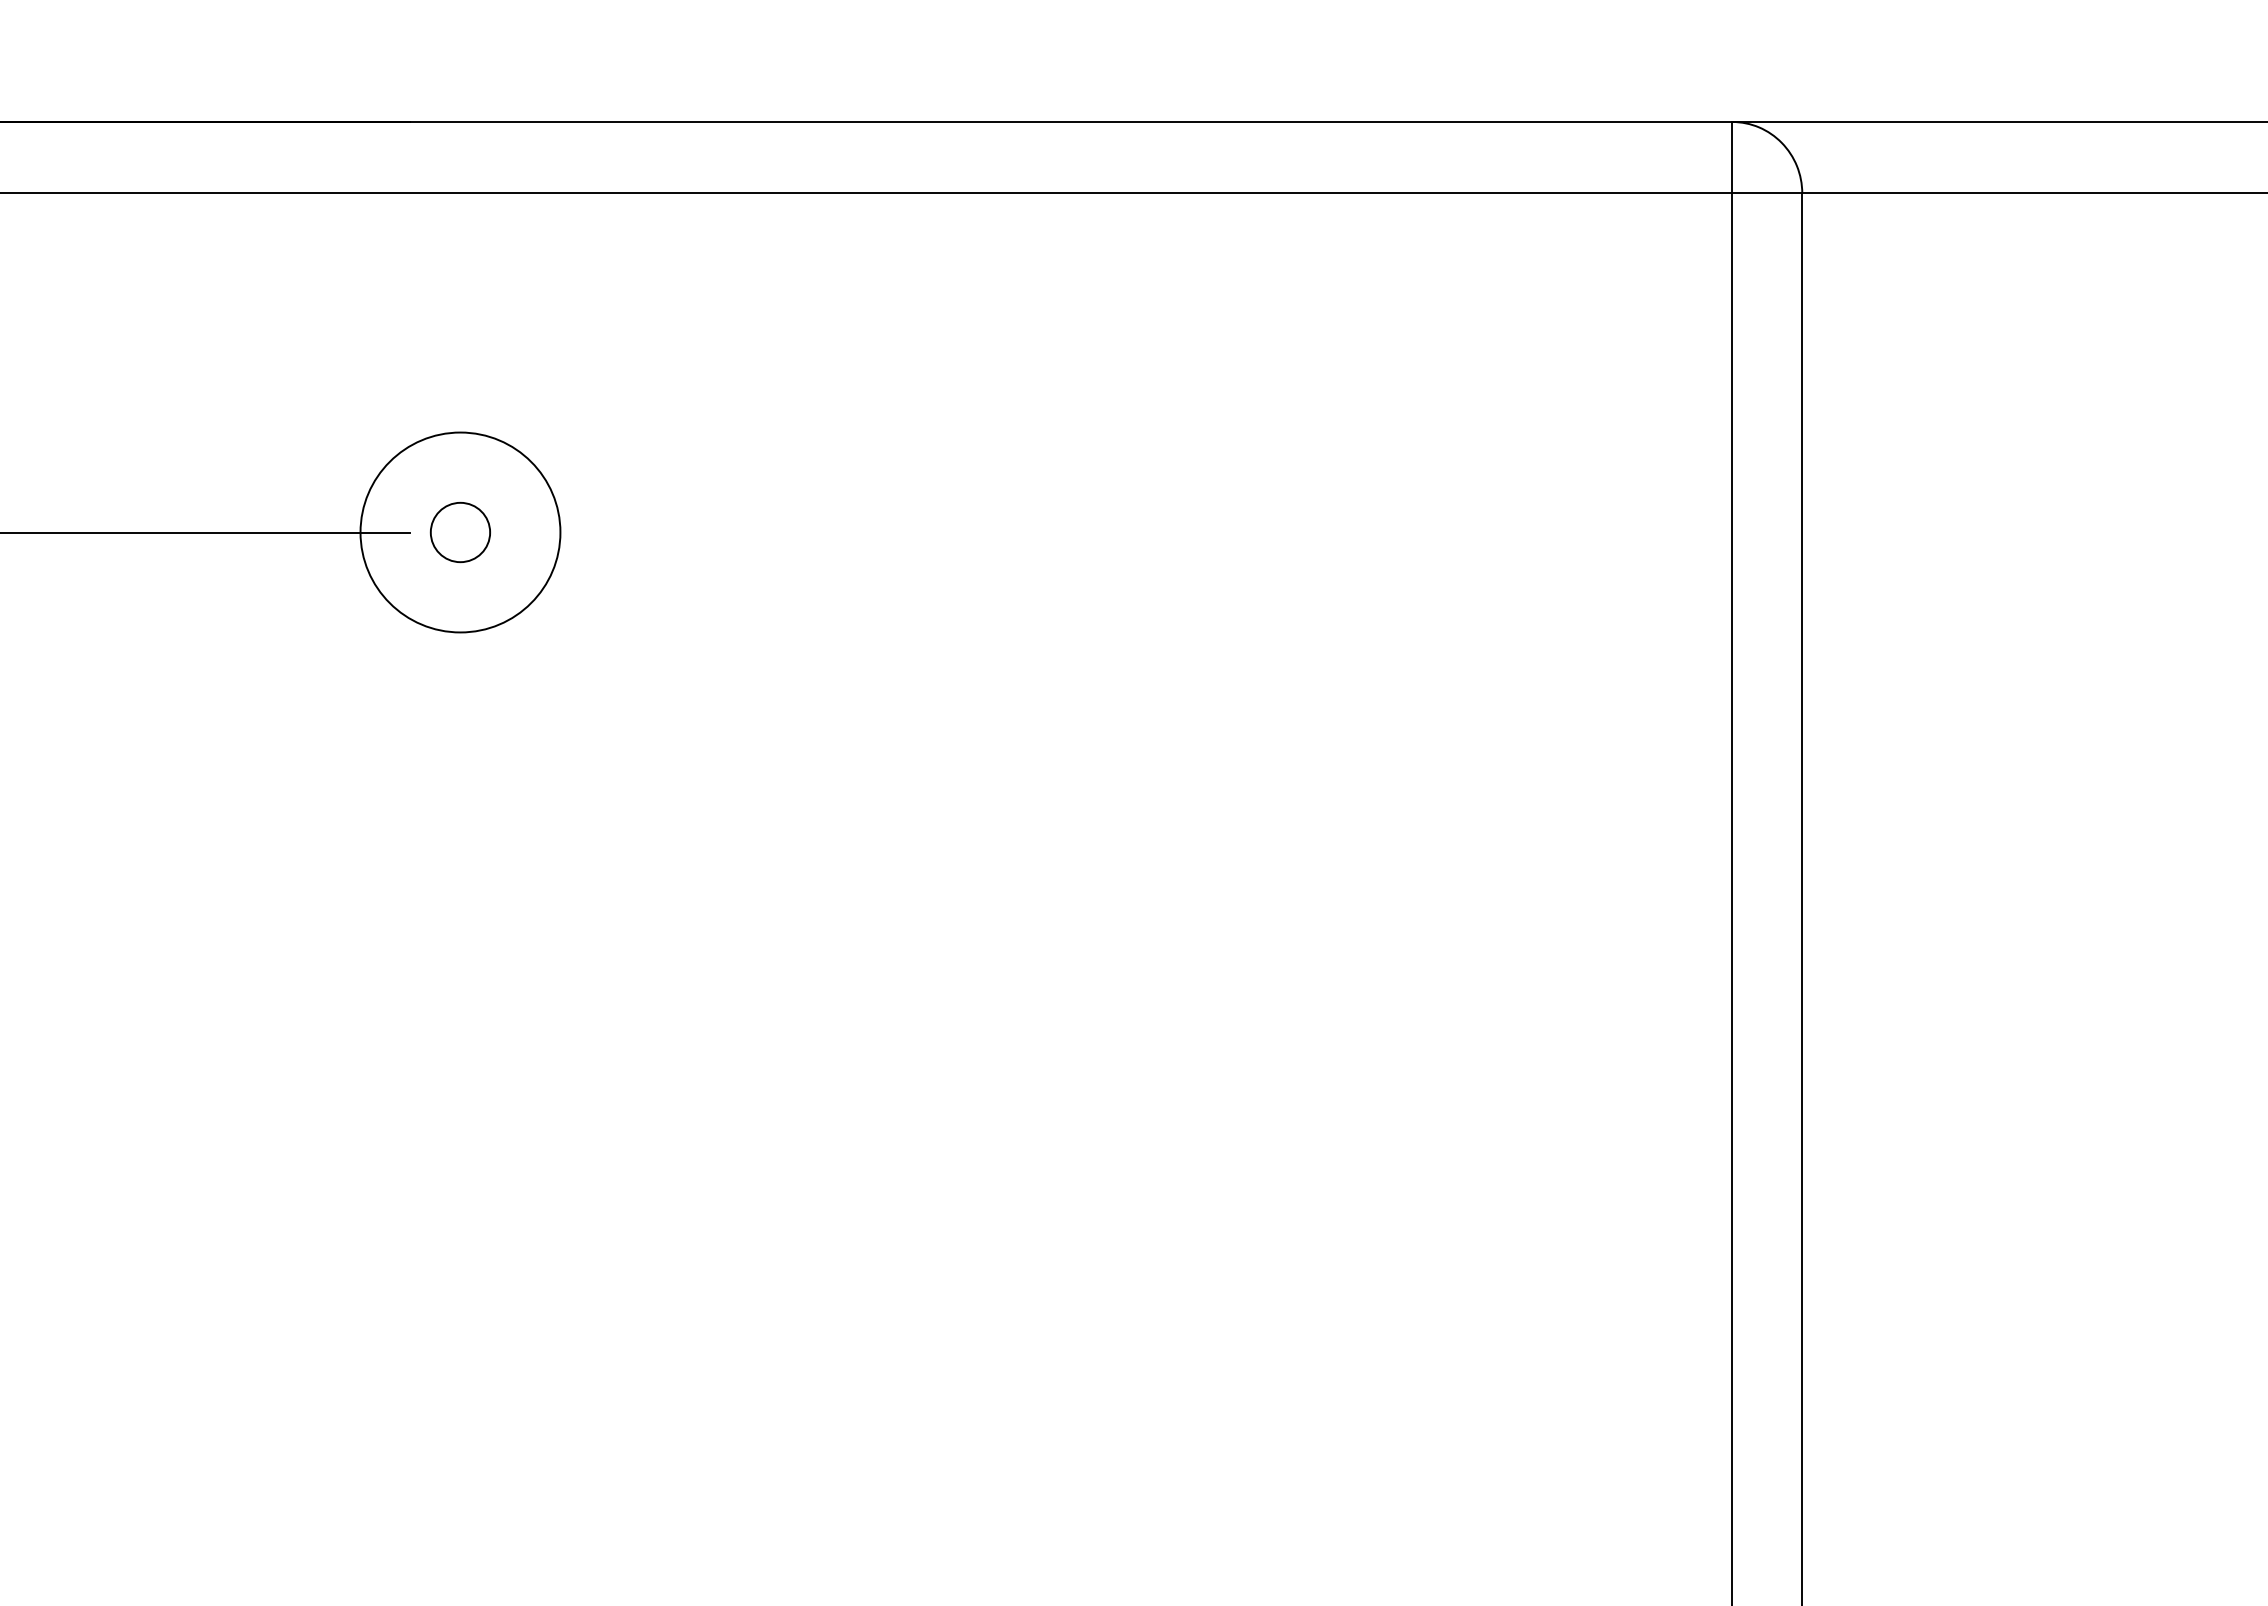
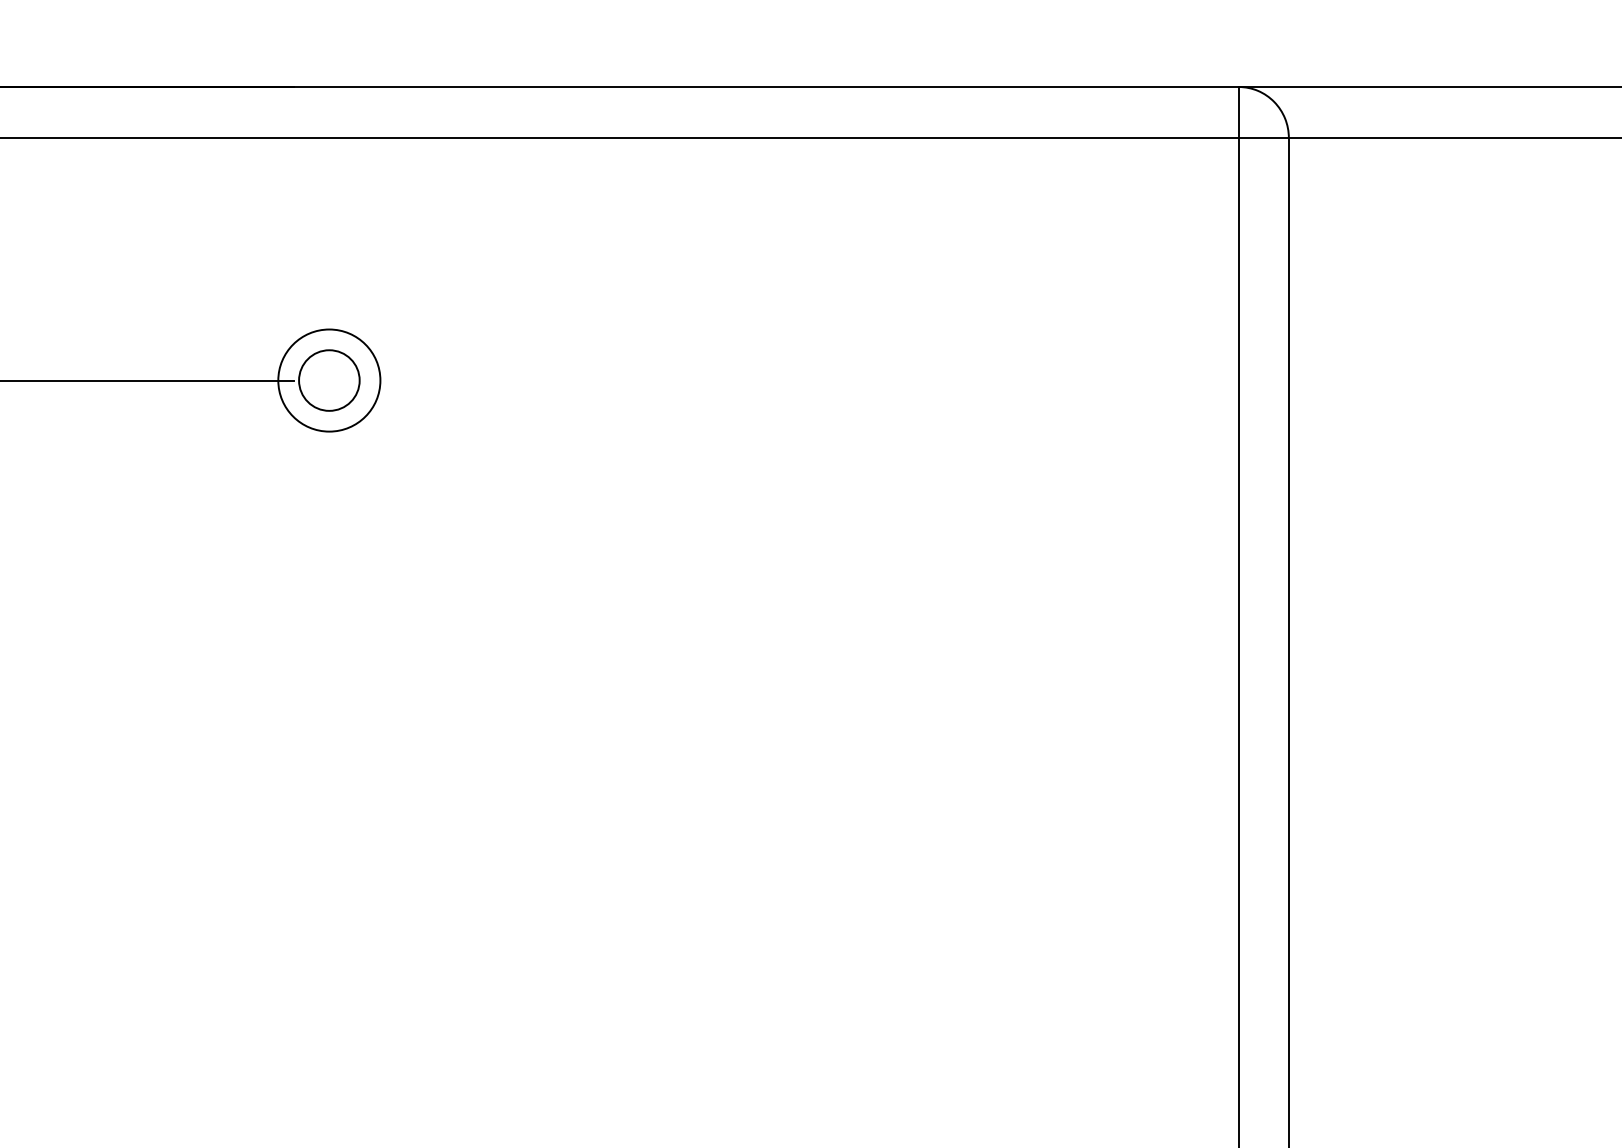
circle: (460, 532) -> (329, 380), size x0.71
circle: (460, 532) -> (329, 380), size x1.43

